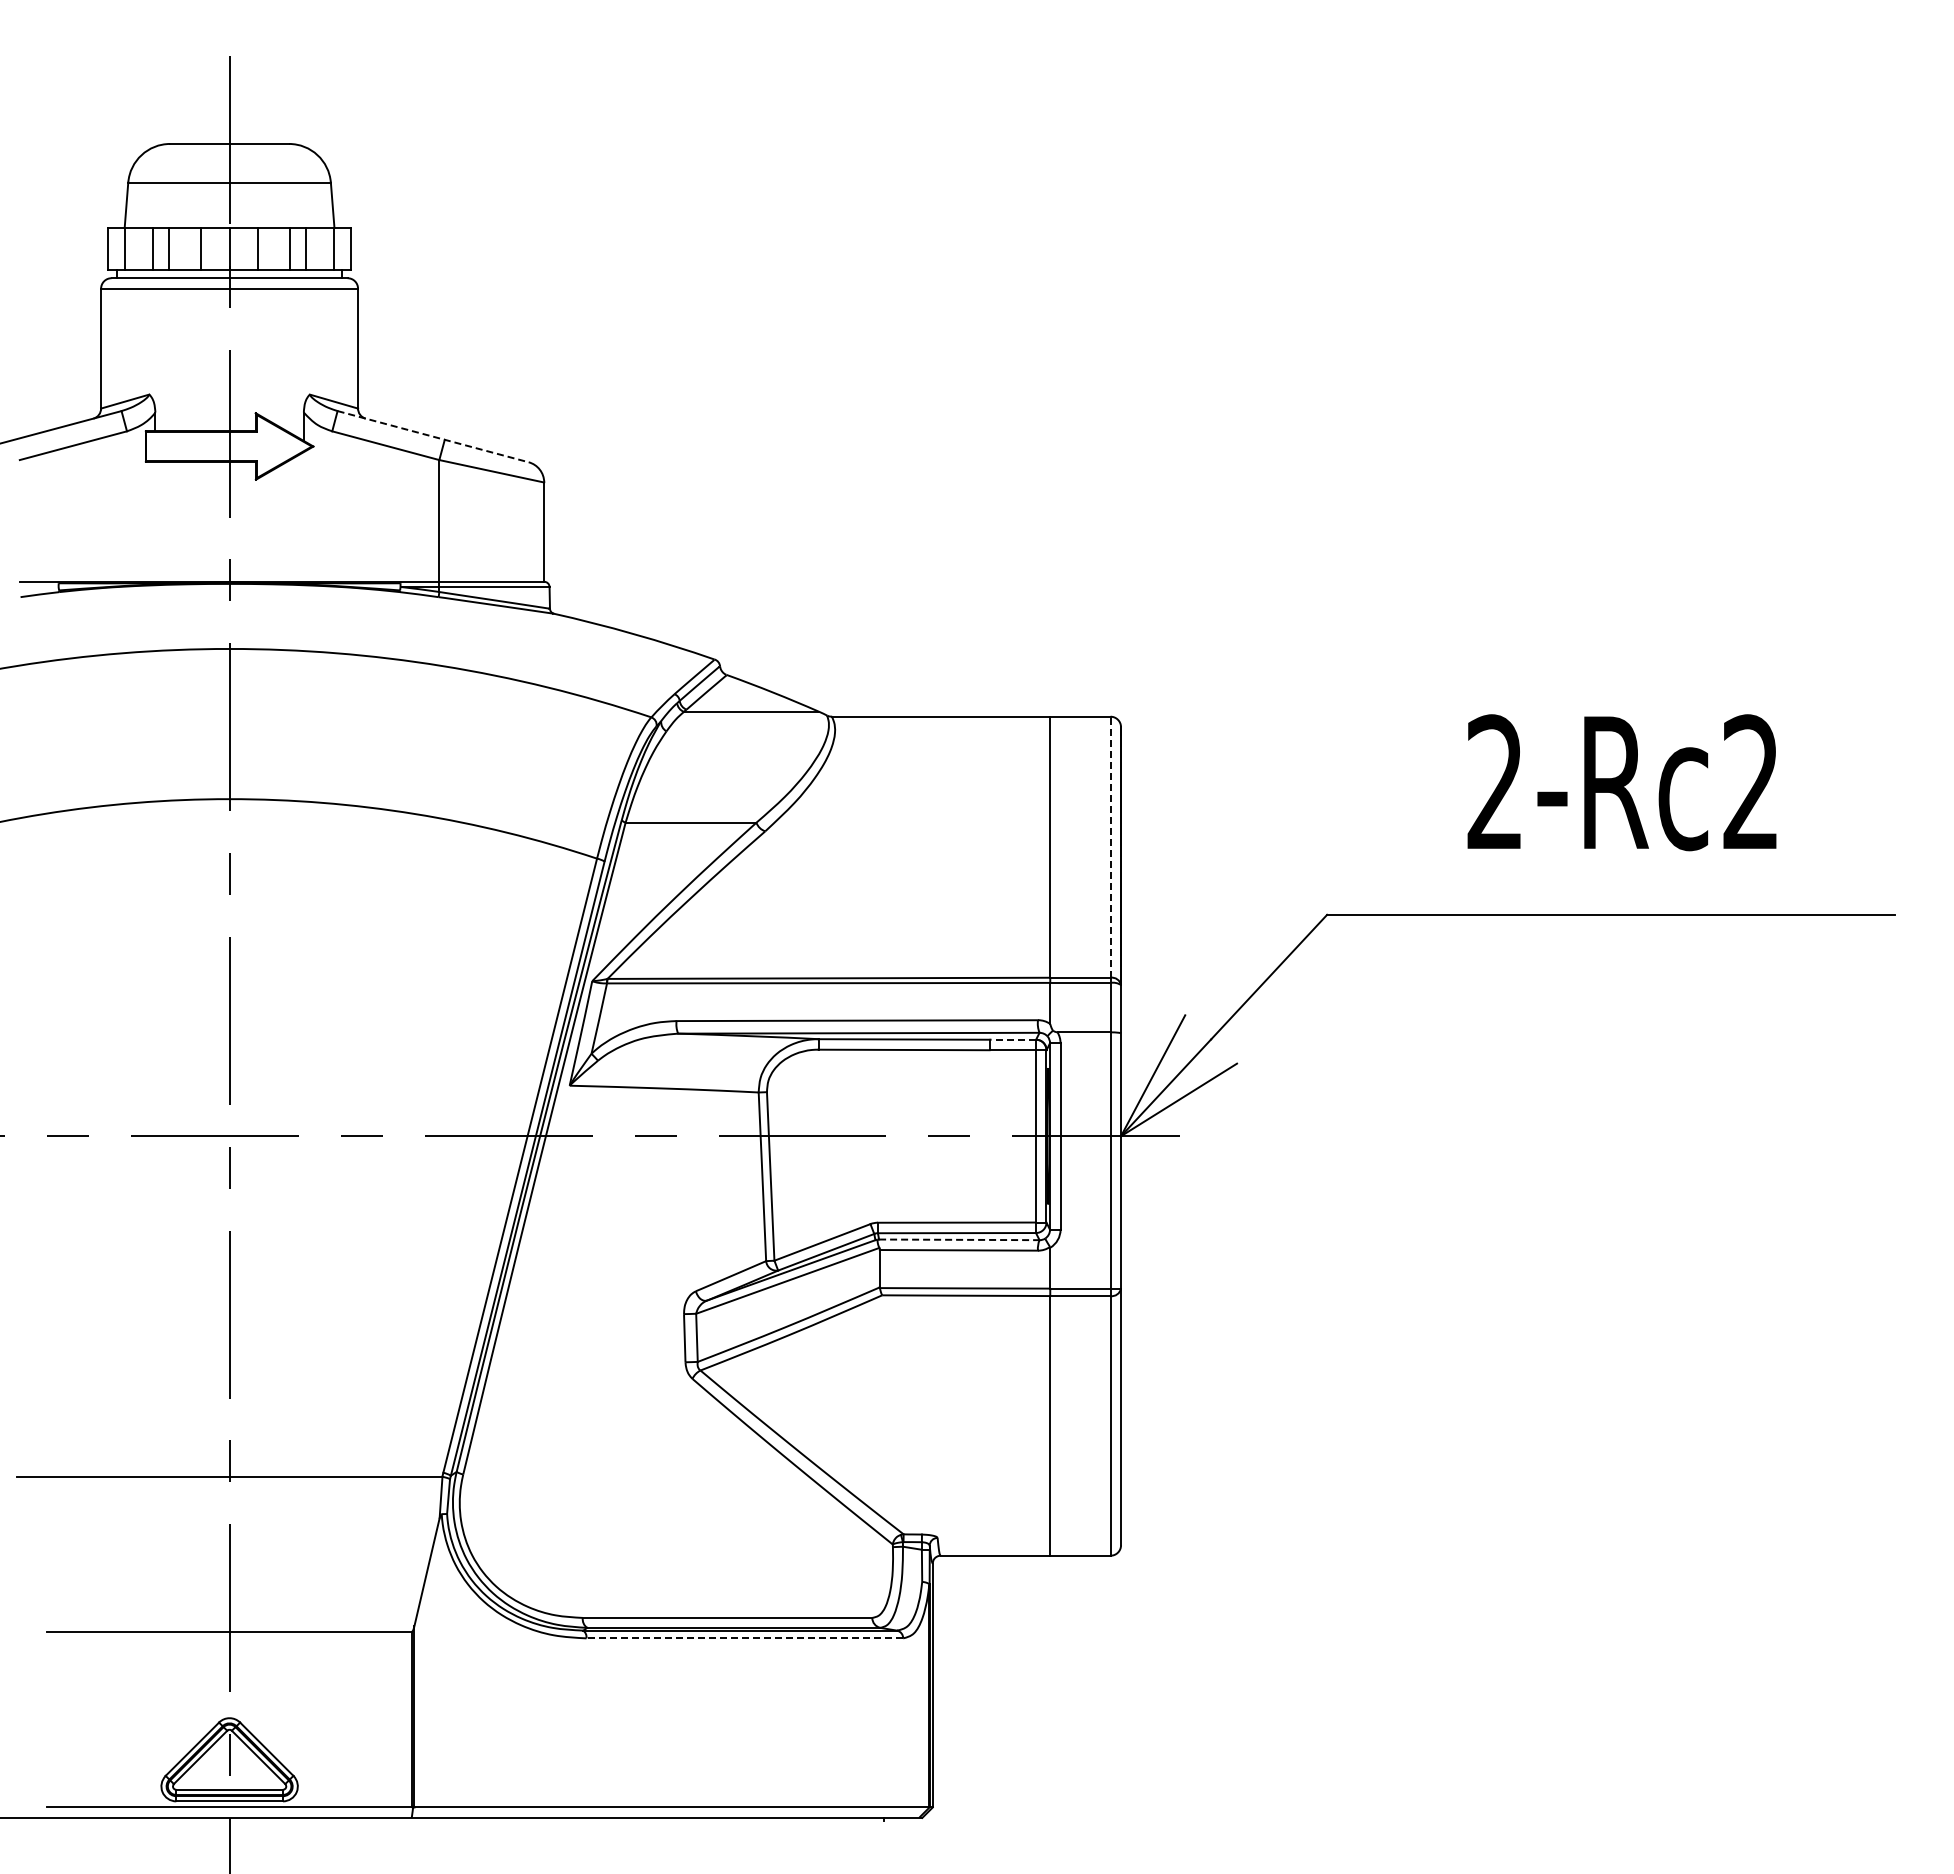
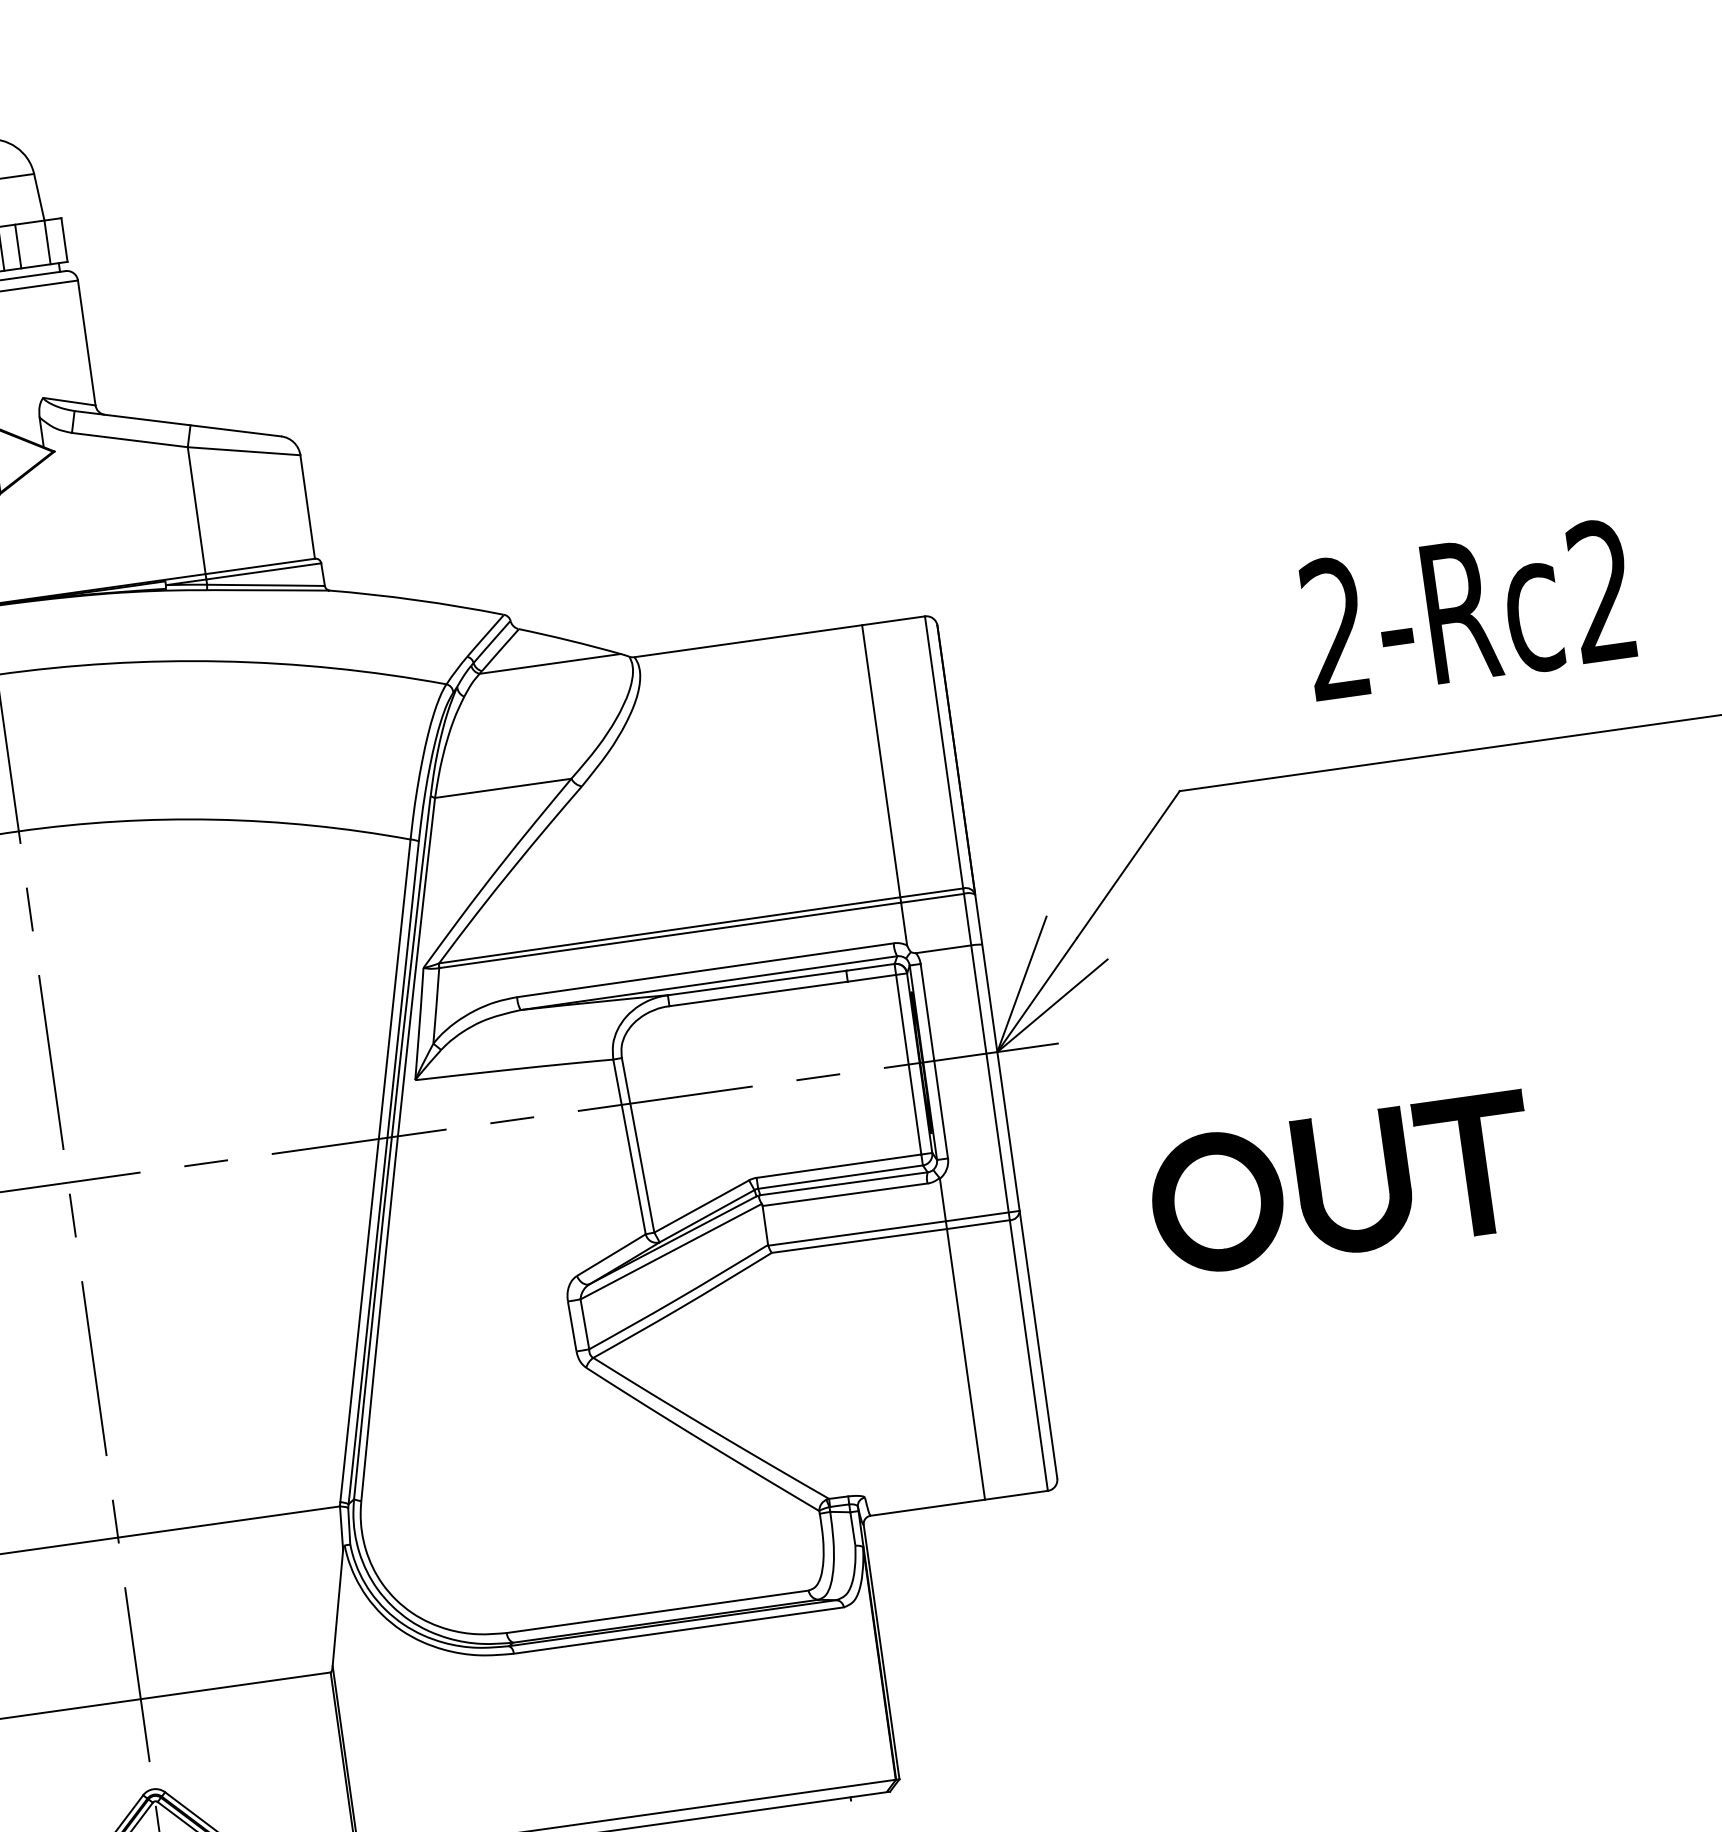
line: (433, 436) -> (178, 423), dashed -> solid
line: (1110, 847) -> (944, 752), dashed -> solid
line: (1013, 1039) -> (871, 967), dashed -> solid
line: (959, 1239) -> (844, 1183), dashed -> solid
part: (1308, 1306) -> (1217, 1202), added
part: (1407, 1306) -> (1320, 1187), added
part: (1555, 1306) -> (1475, 1165), added
line: (744, 1638) -> (678, 1630), dashed -> solid

